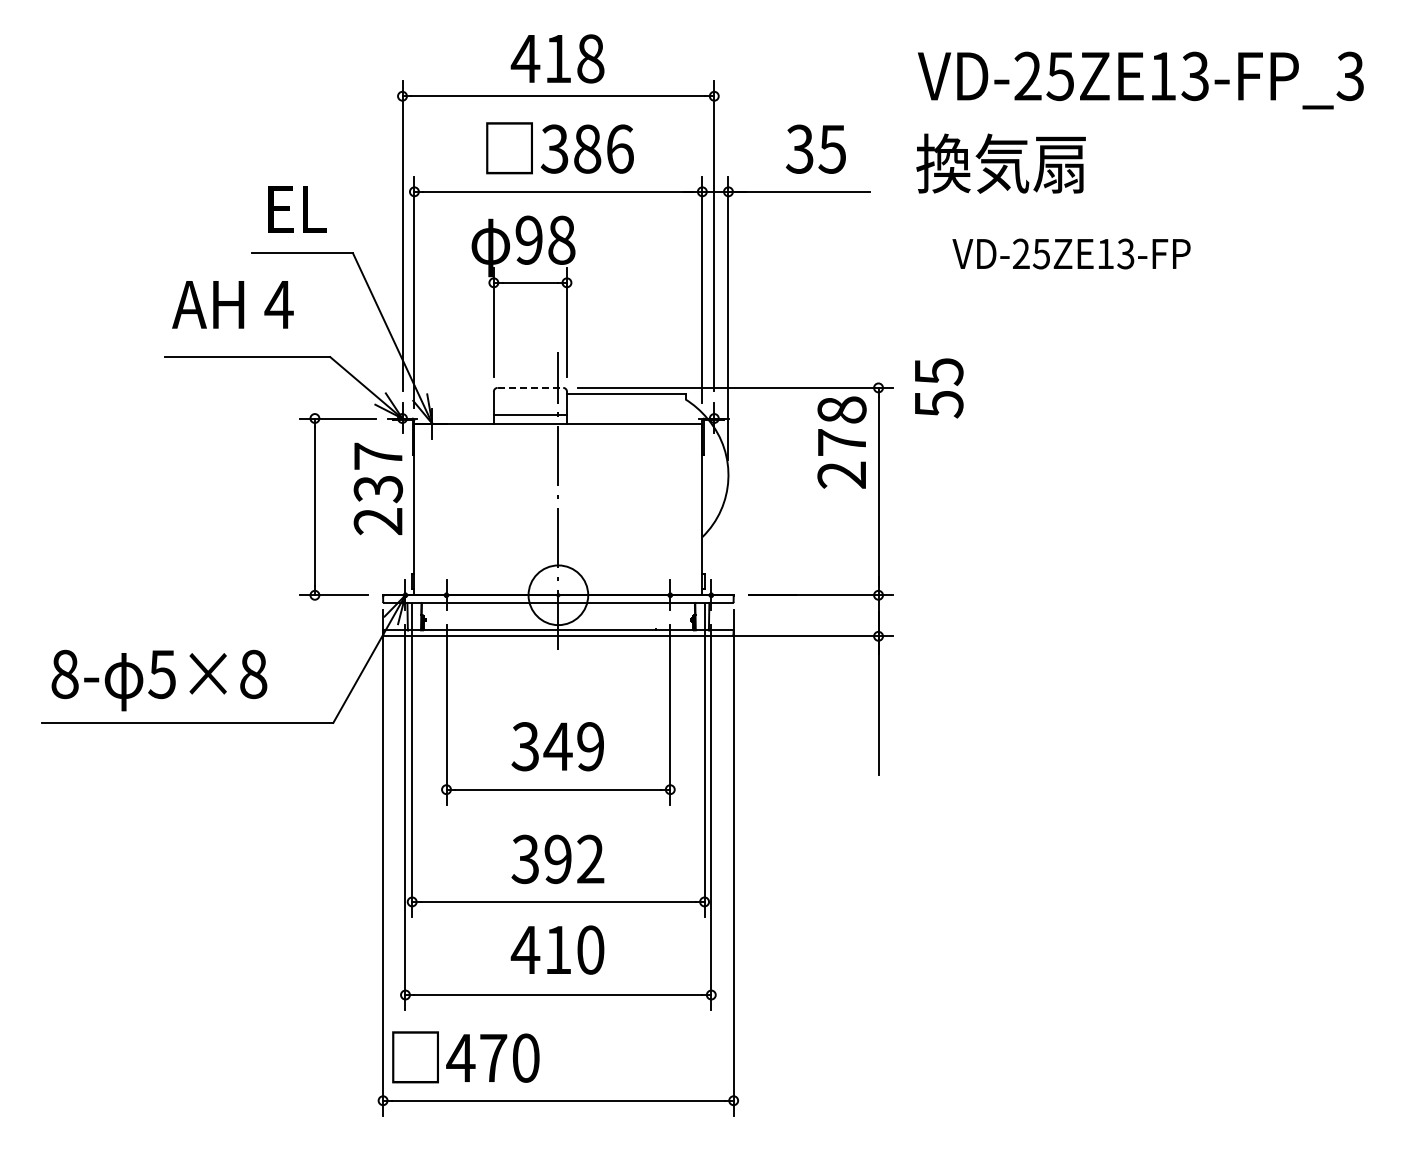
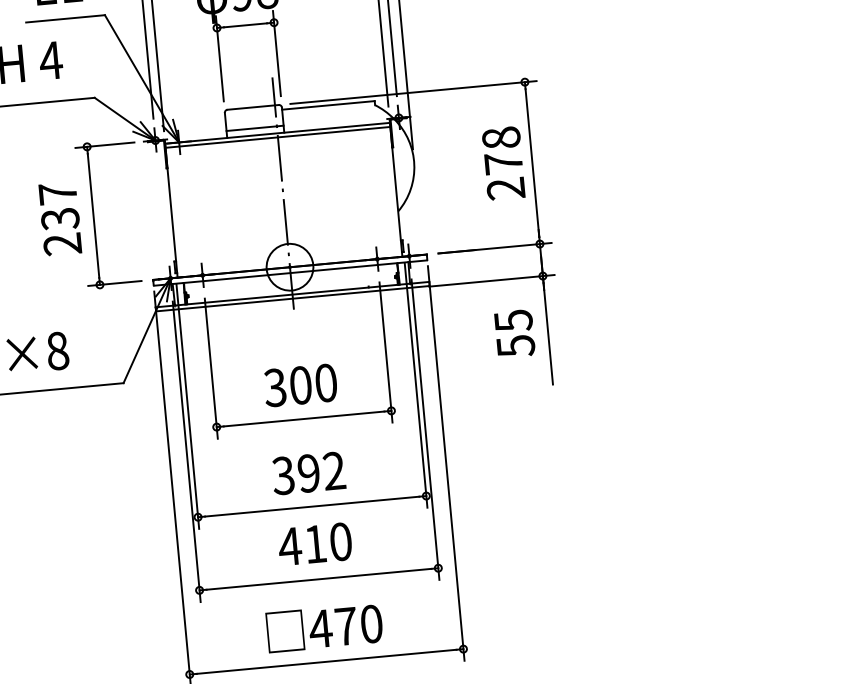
line: (530, 387) -> (253, 107), dashed -> solid
text: (939, 388) -> (515, 333), moved
line: (558, 428) -> (278, 137), added
text: (841, 442) -> (503, 163), moved
text: (378, 488) -> (60, 218), moved
text: (573, 746) -> (312, 384), 349 -> 300
text: (465, 1057) -> (324, 627), moved

